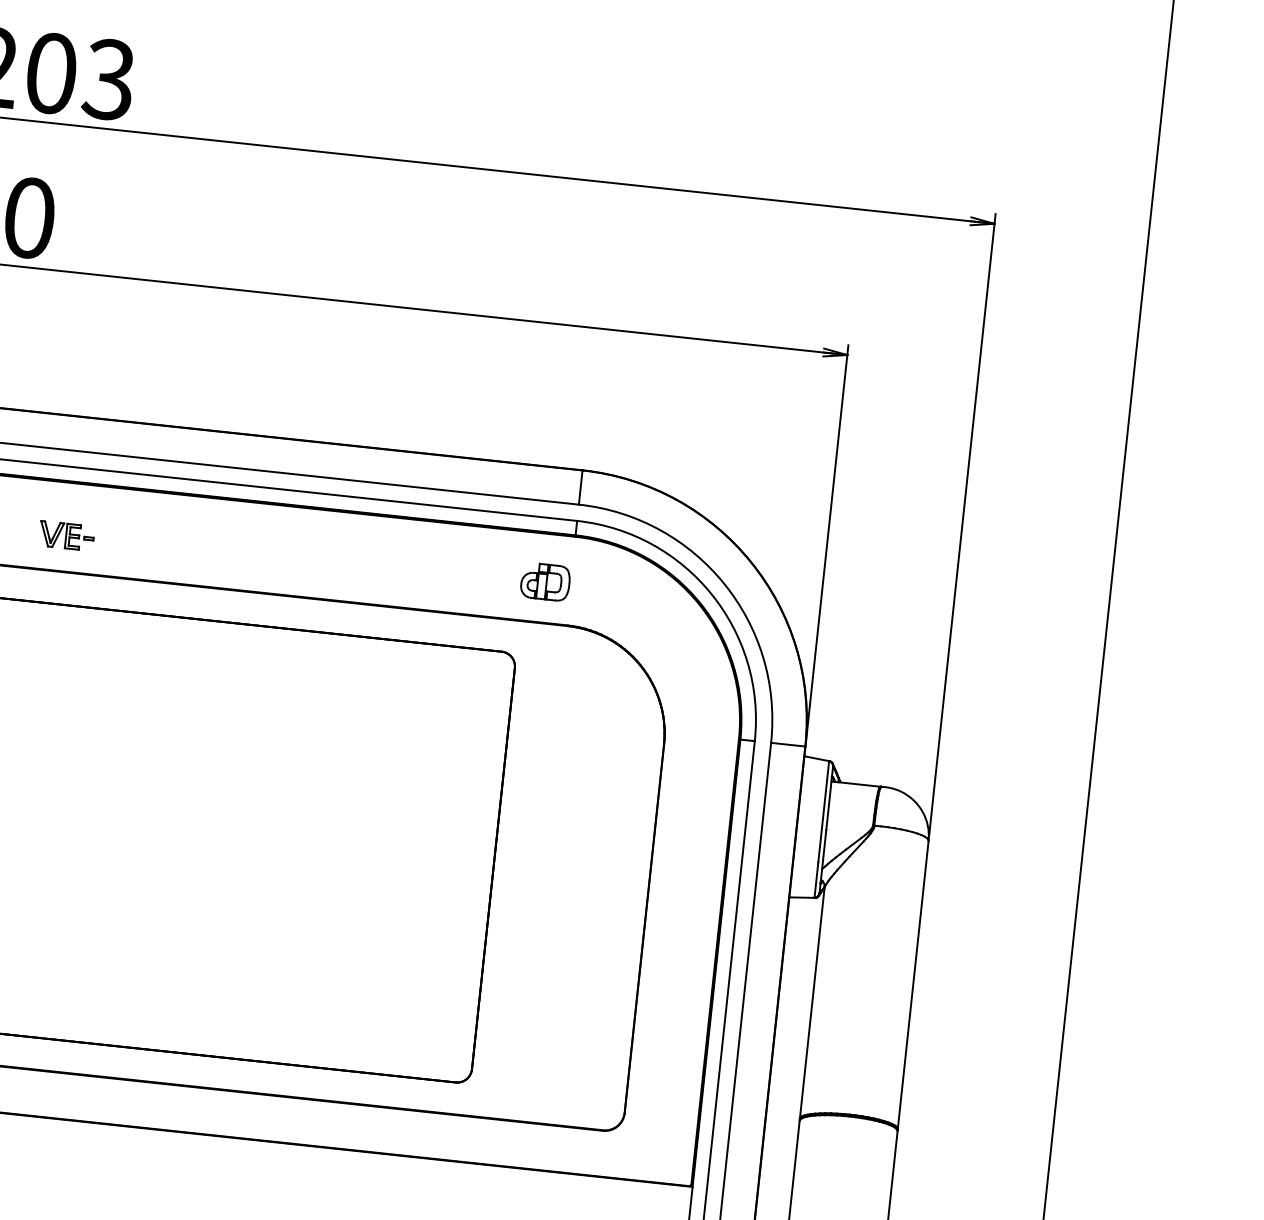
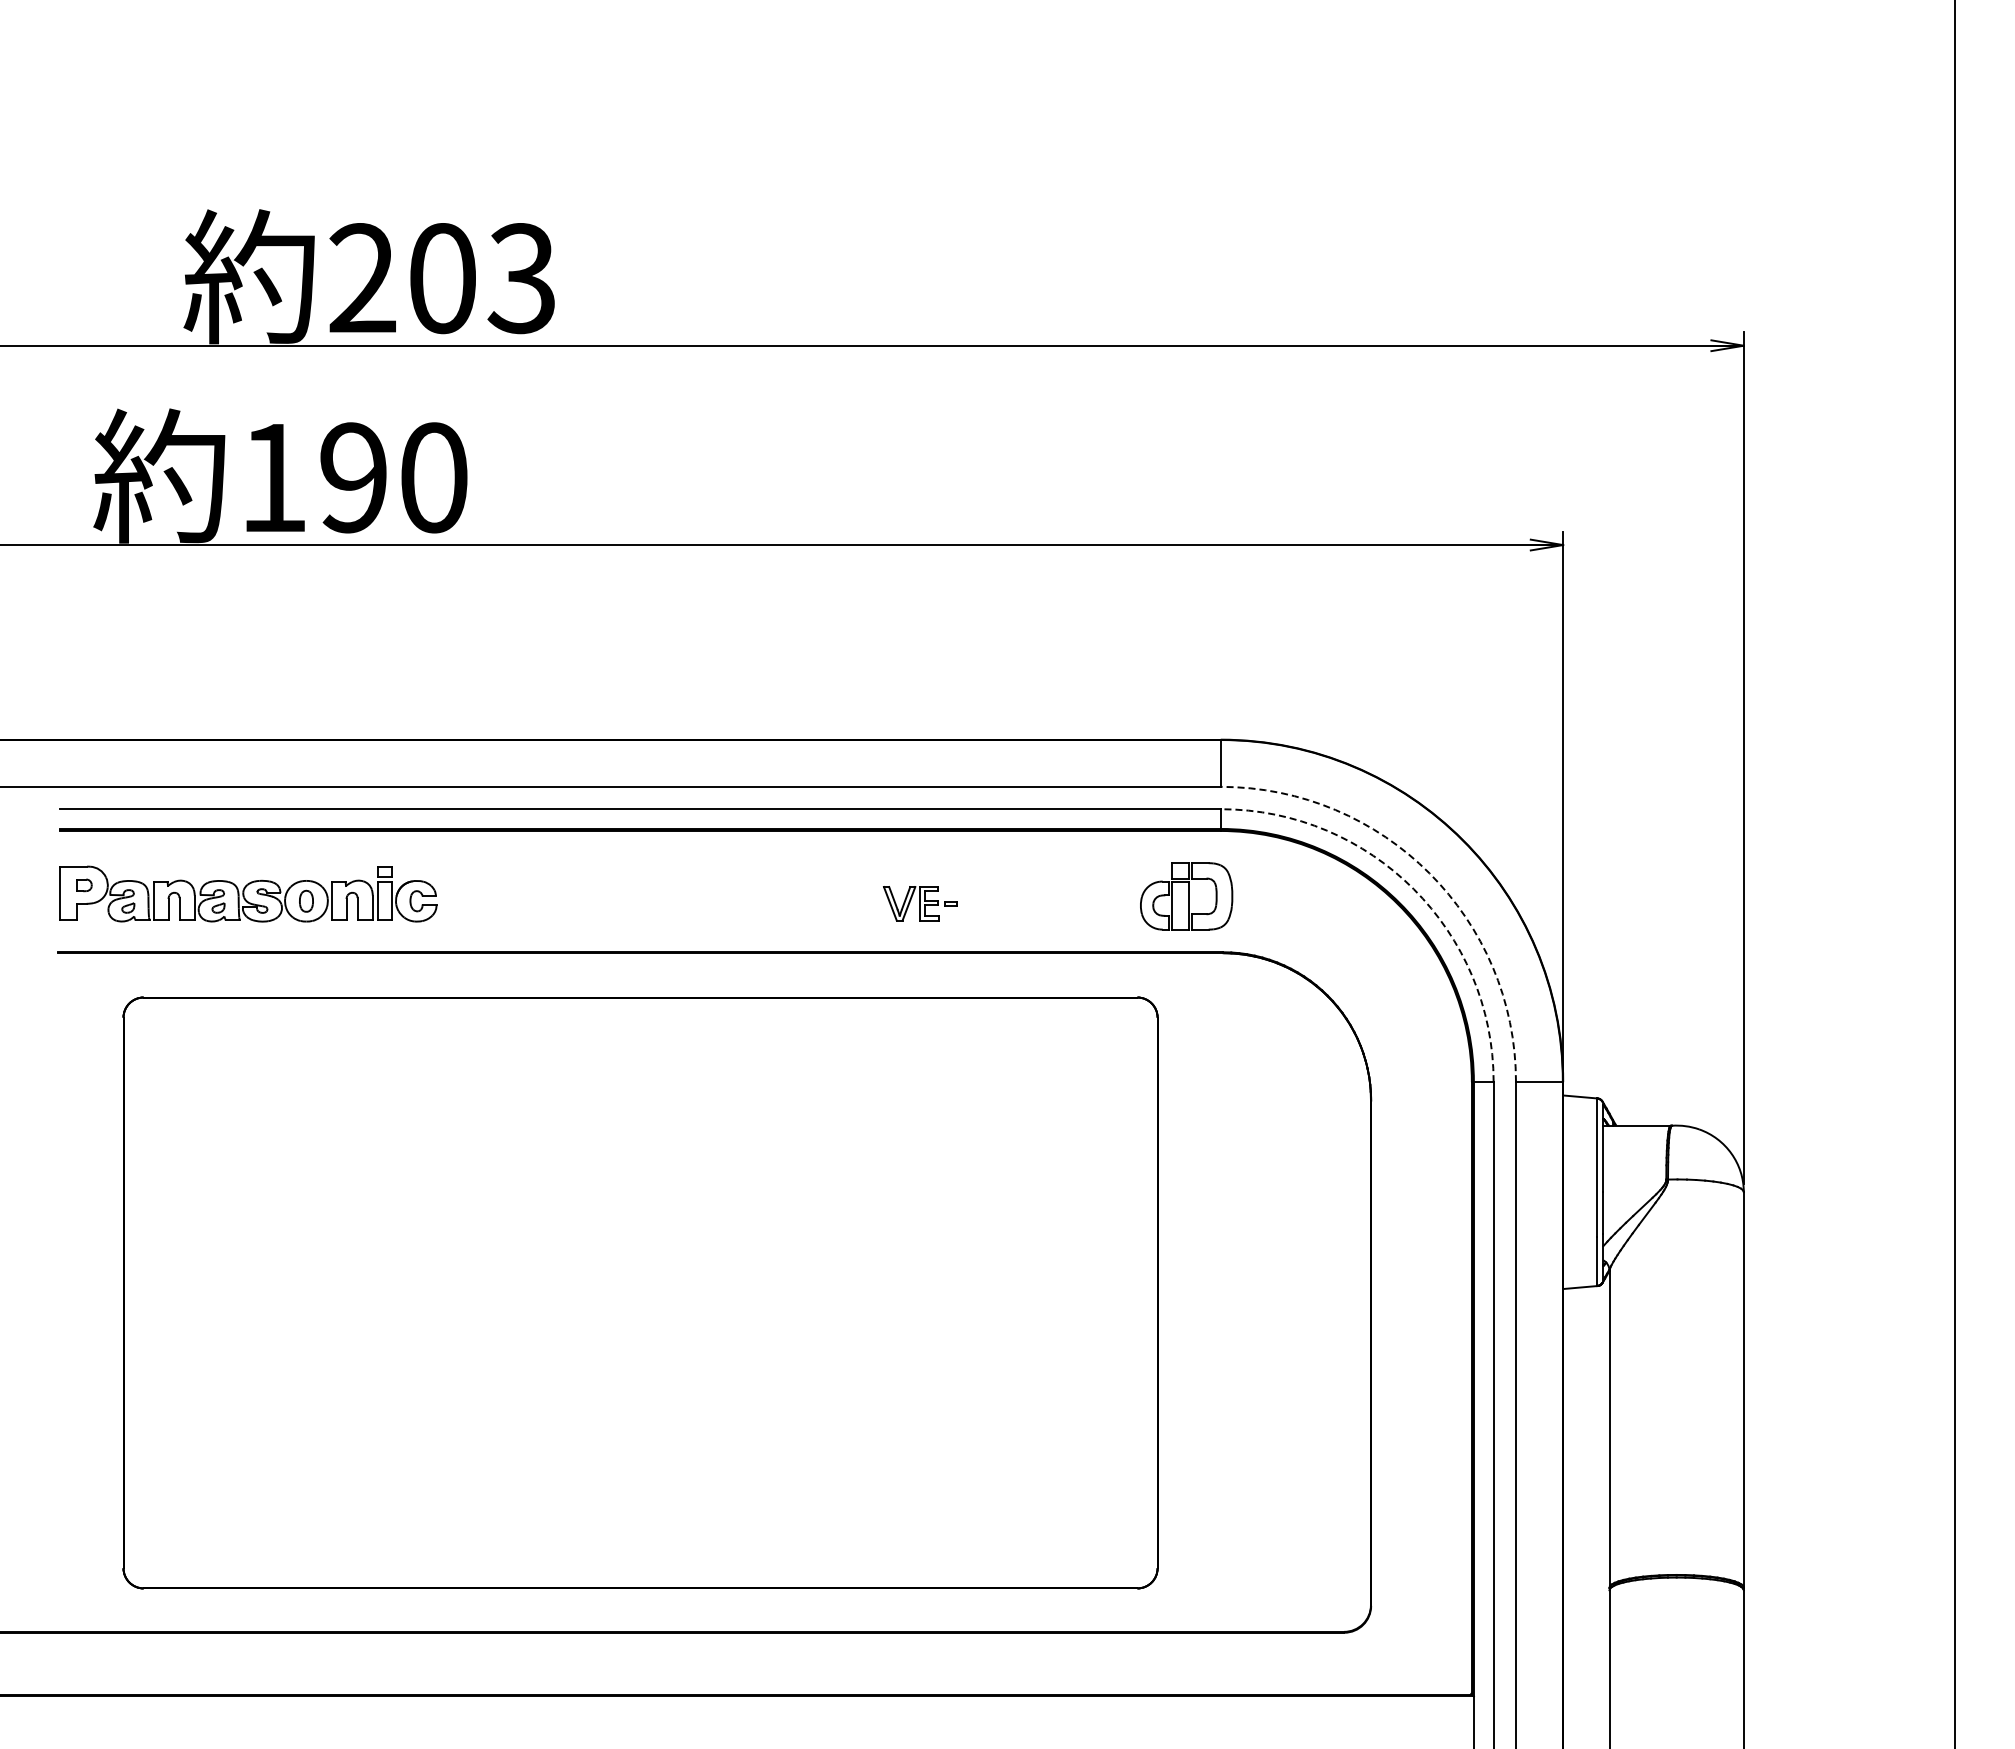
part: (66, 535) -> (920, 903), moved
part: (545, 581) -> (1186, 896), size x1.4
arc: (724, 584) -> (1429, 873), solid -> dashed
arc: (711, 594) -> (1413, 889), solid -> dashed

